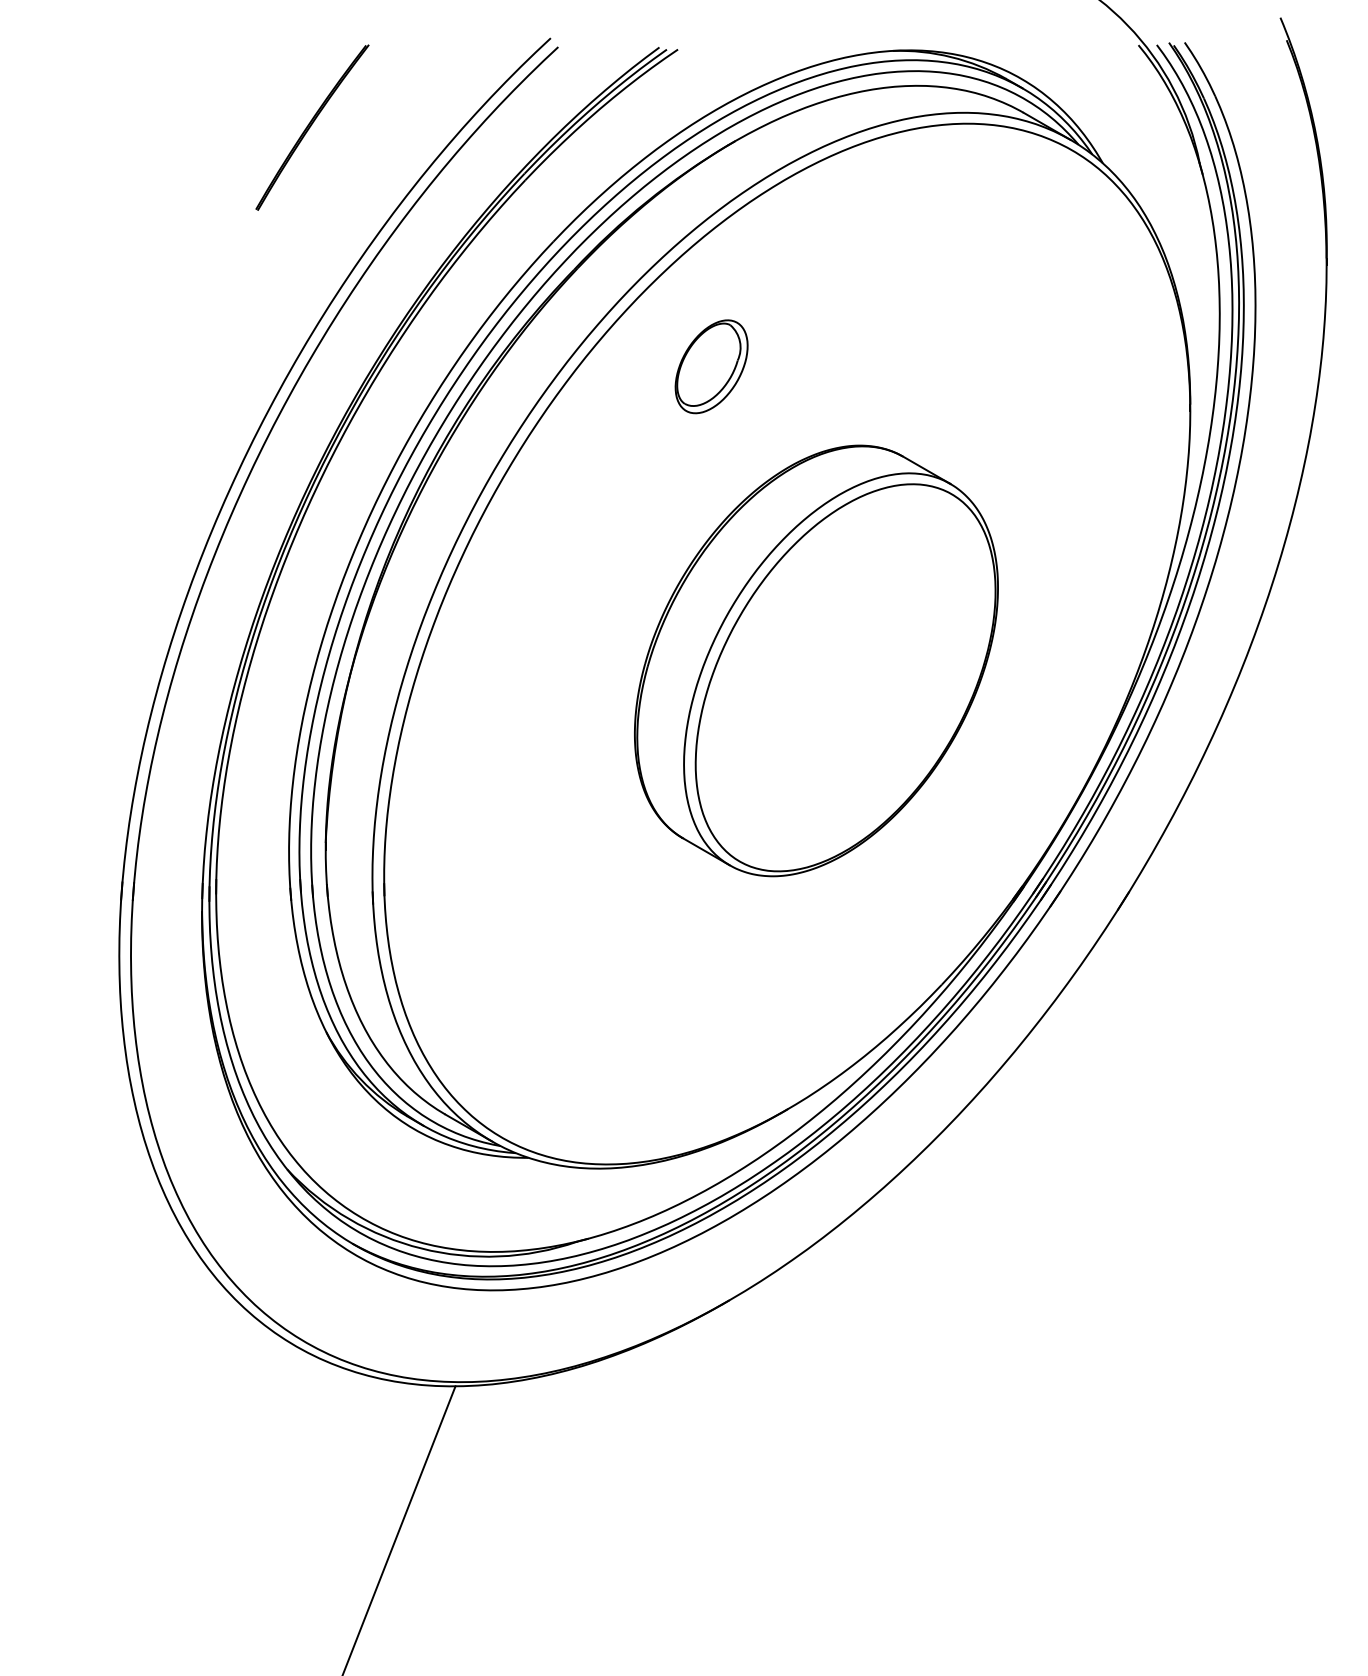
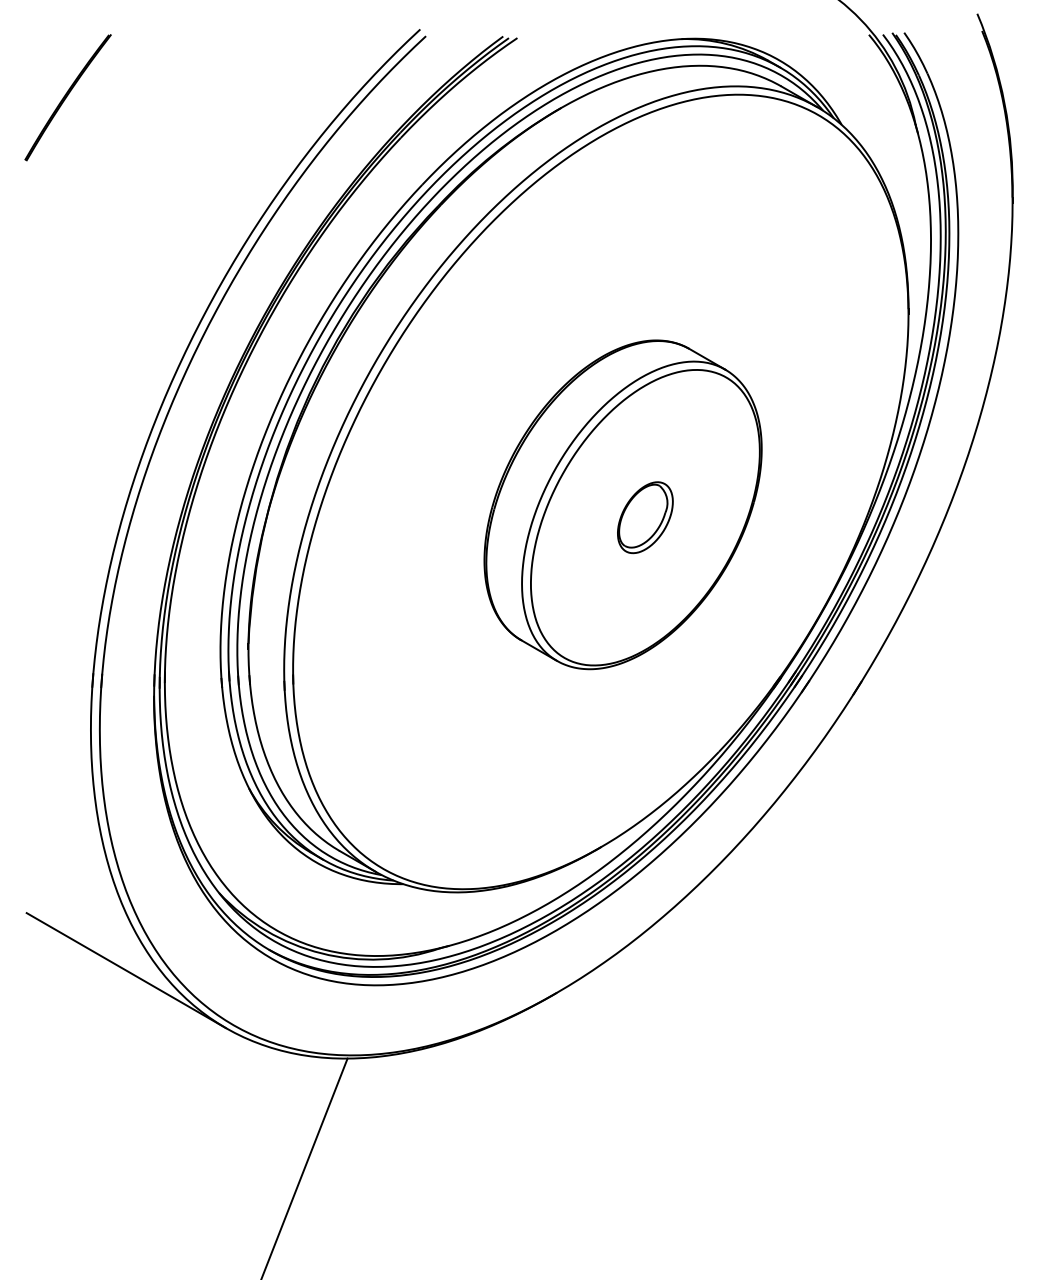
part: (312, 127) -> (68, 97), moved
part: (711, 366) -> (645, 517), moved
line: (165, 1270) -> (126, 970), added

